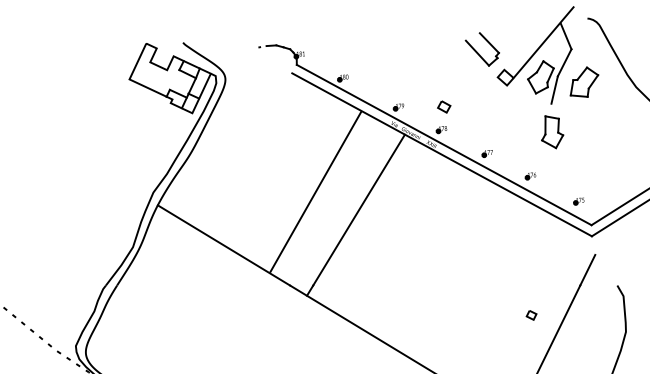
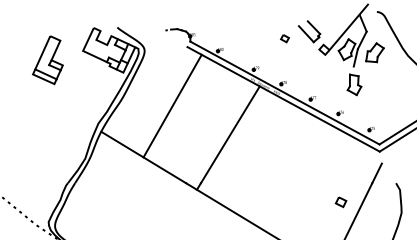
part: (74, 94) -> (47, 60), added
part: (443, 106) -> (284, 38), moved
line: (315, 190) -> (172, 105), moved
part: (530, 315) -> (340, 202), size x1.67

